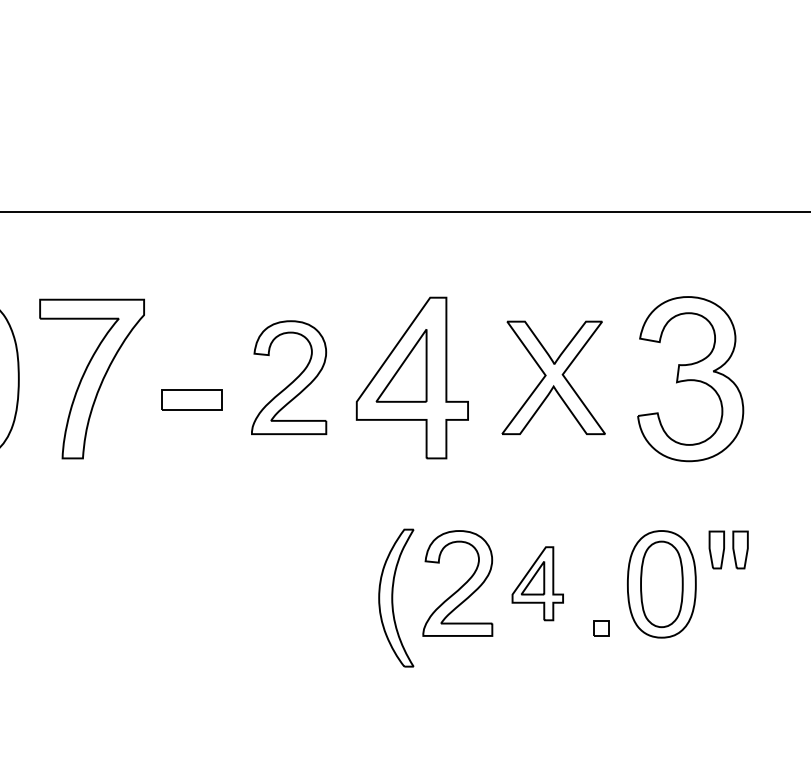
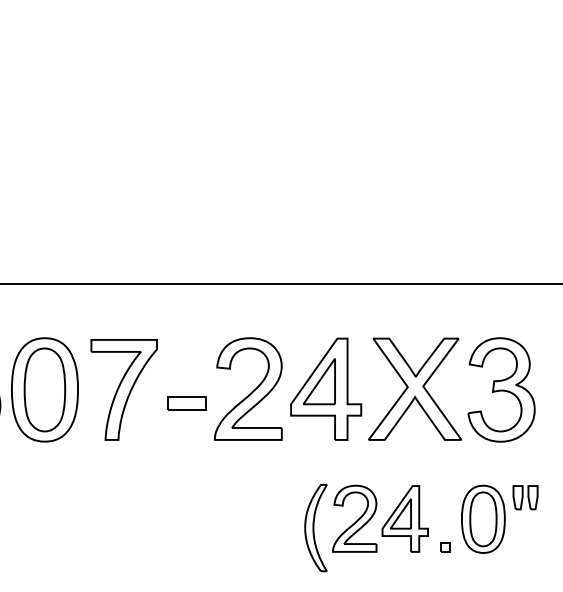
part: (289, 376) -> (248, 388), size x1.43
part: (554, 376) -> (415, 388), size x1.43
part: (536, 582) -> (404, 518), size x1.43

